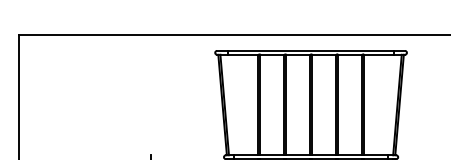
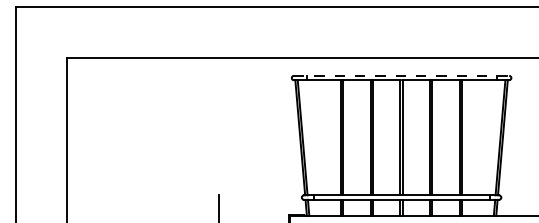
line: (311, 50) -> (401, 75), solid -> dashed

